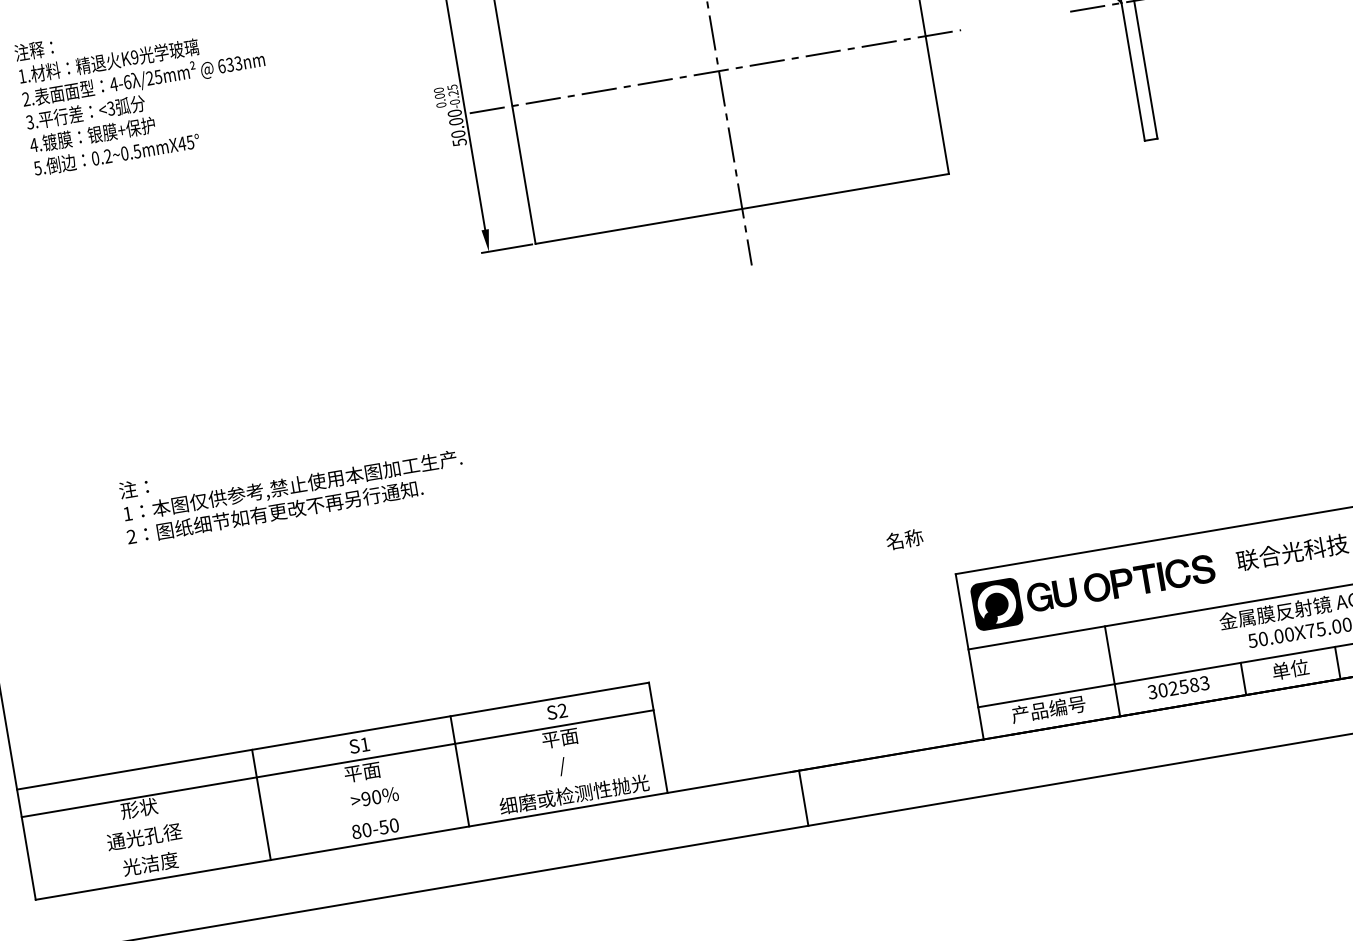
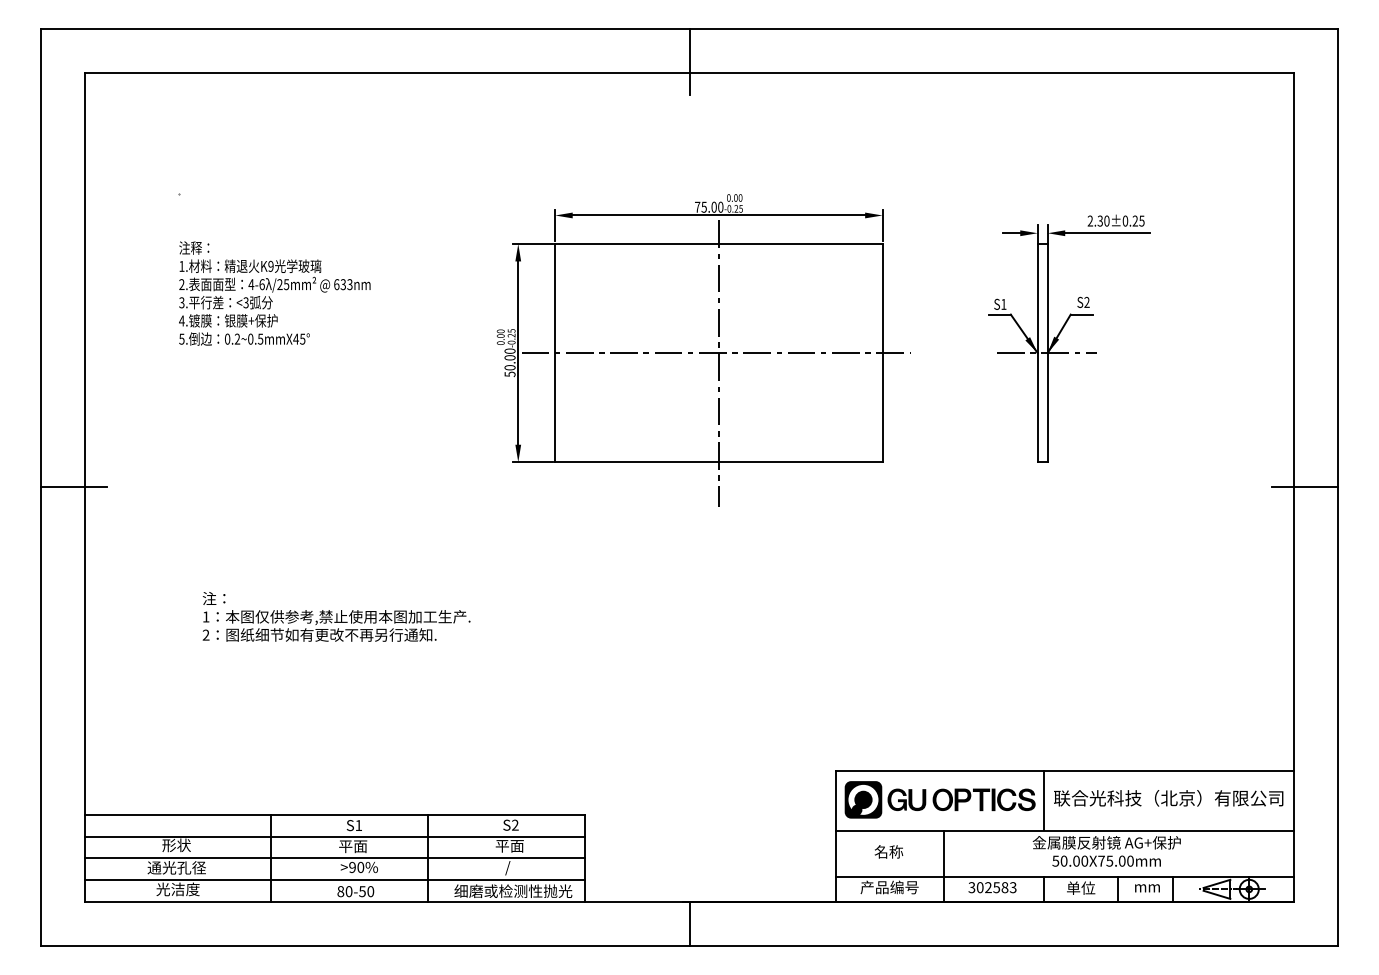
text: (904, 539) -> (888, 851), moved
line: (1224, 566) -> (1043, 800), added
line: (342, 791) -> (335, 858), added
line: (347, 818) -> (335, 880), added

